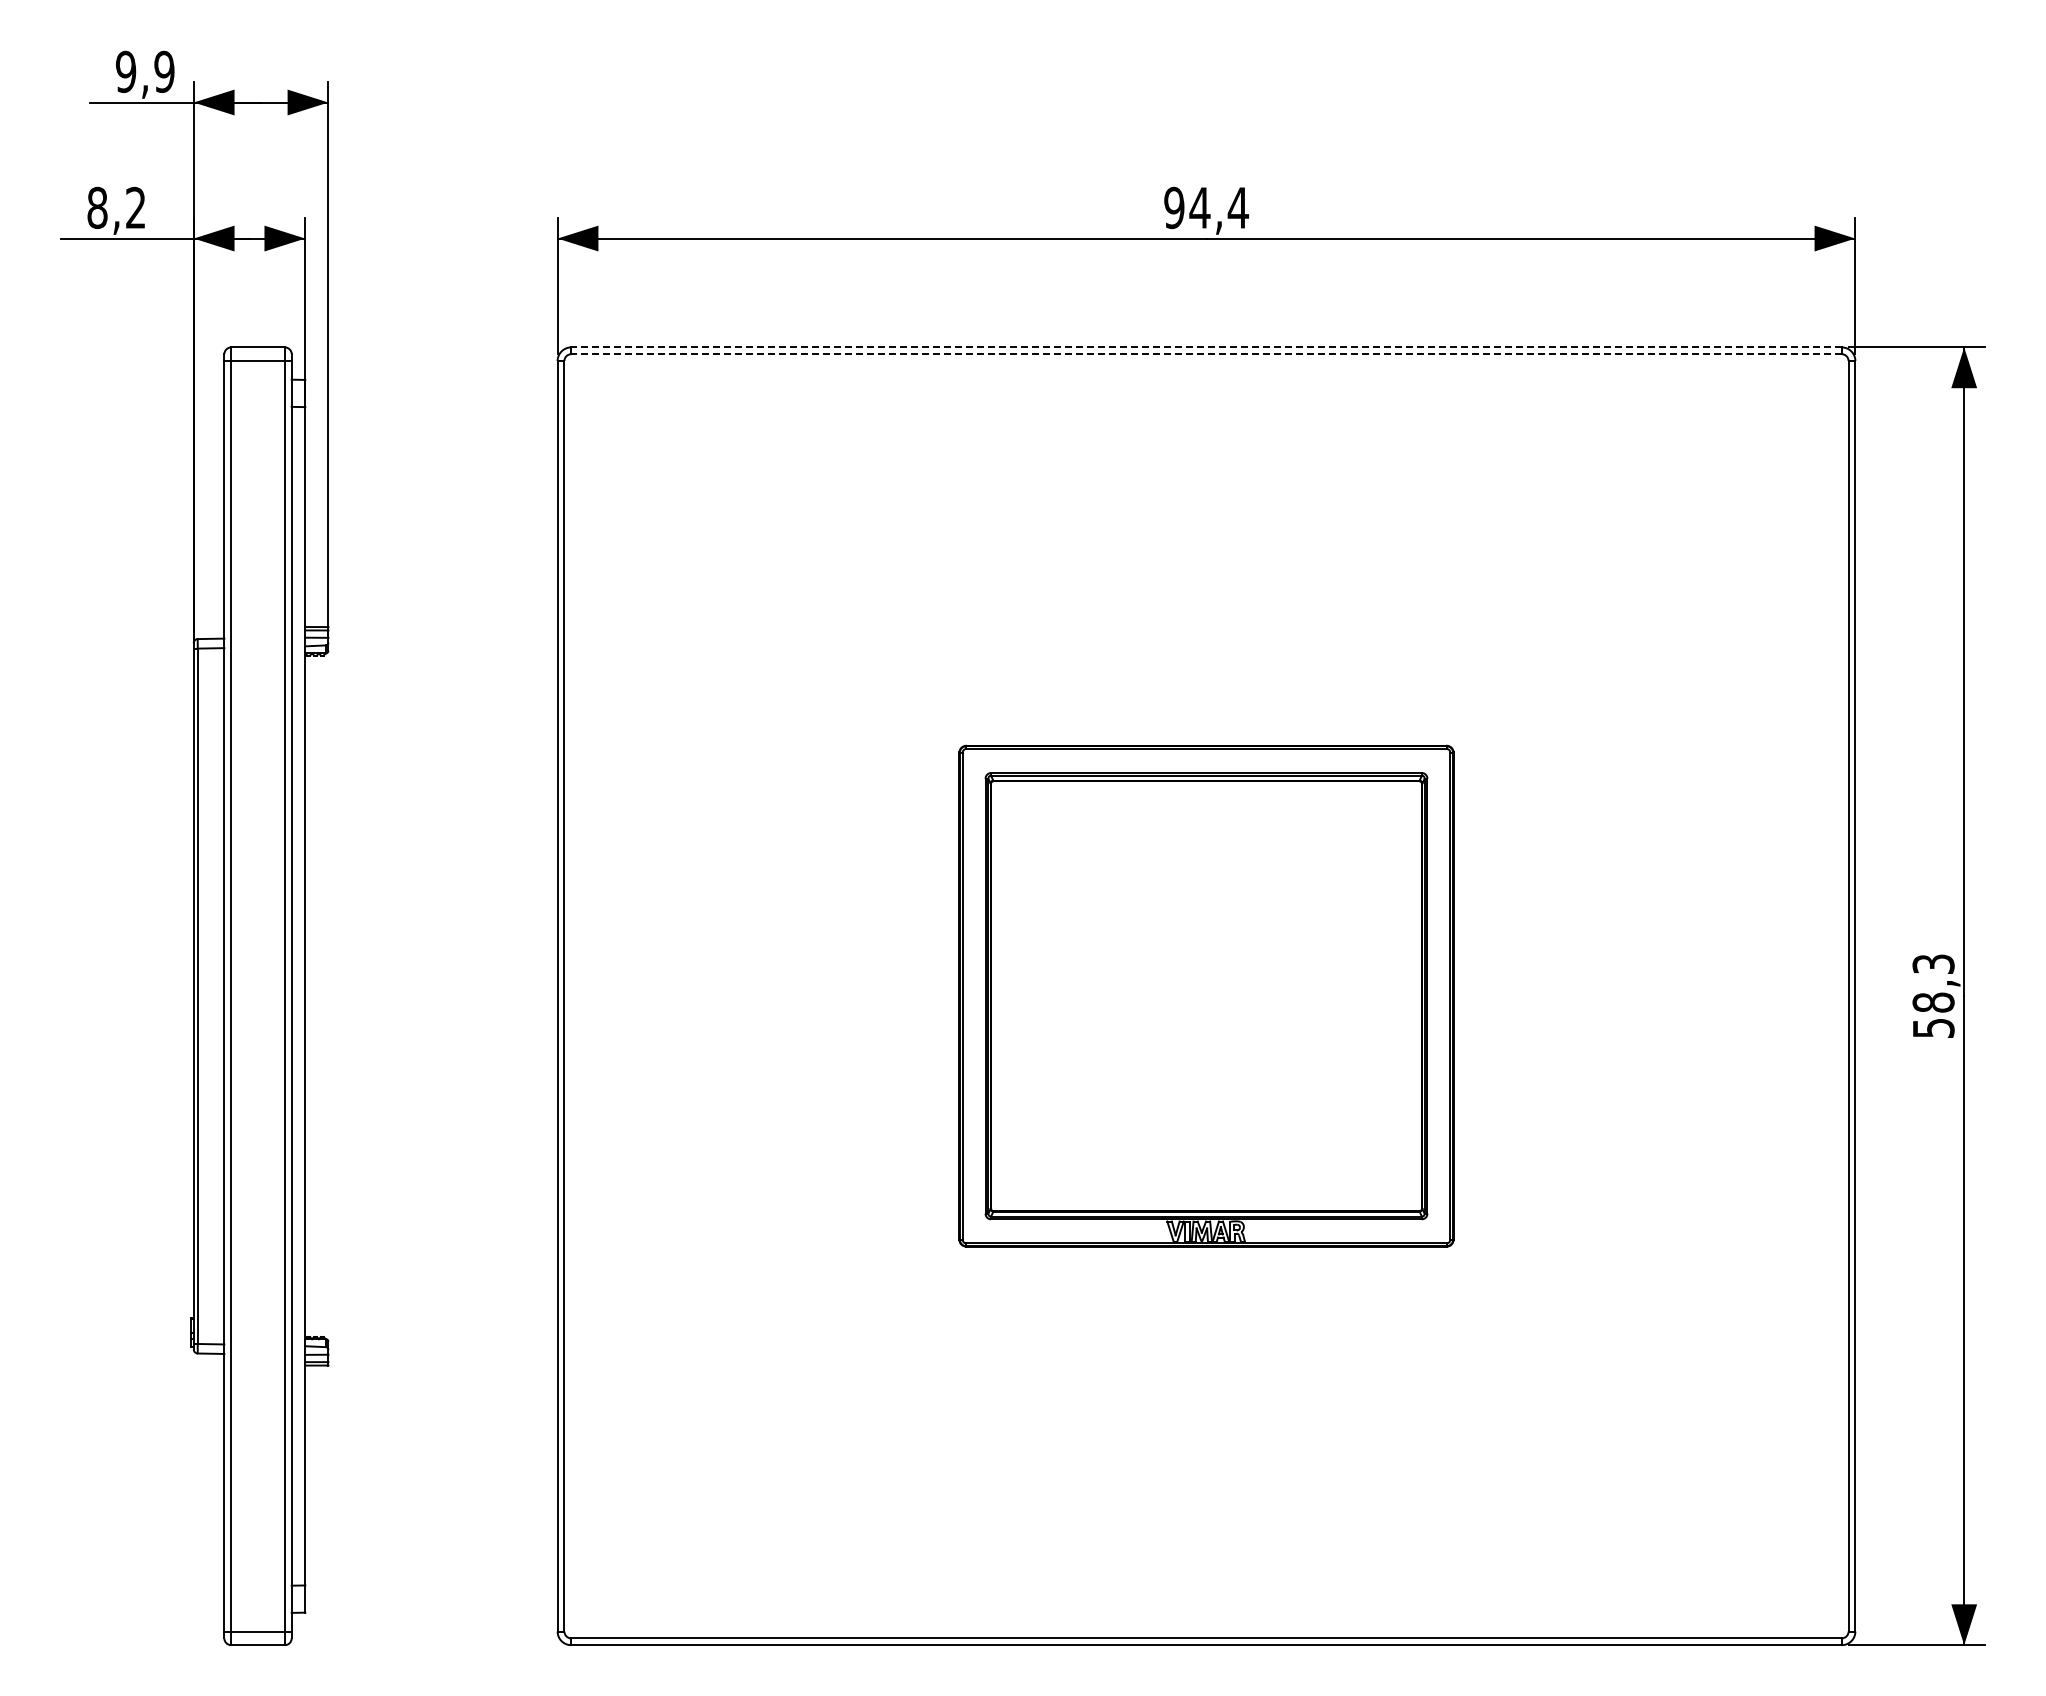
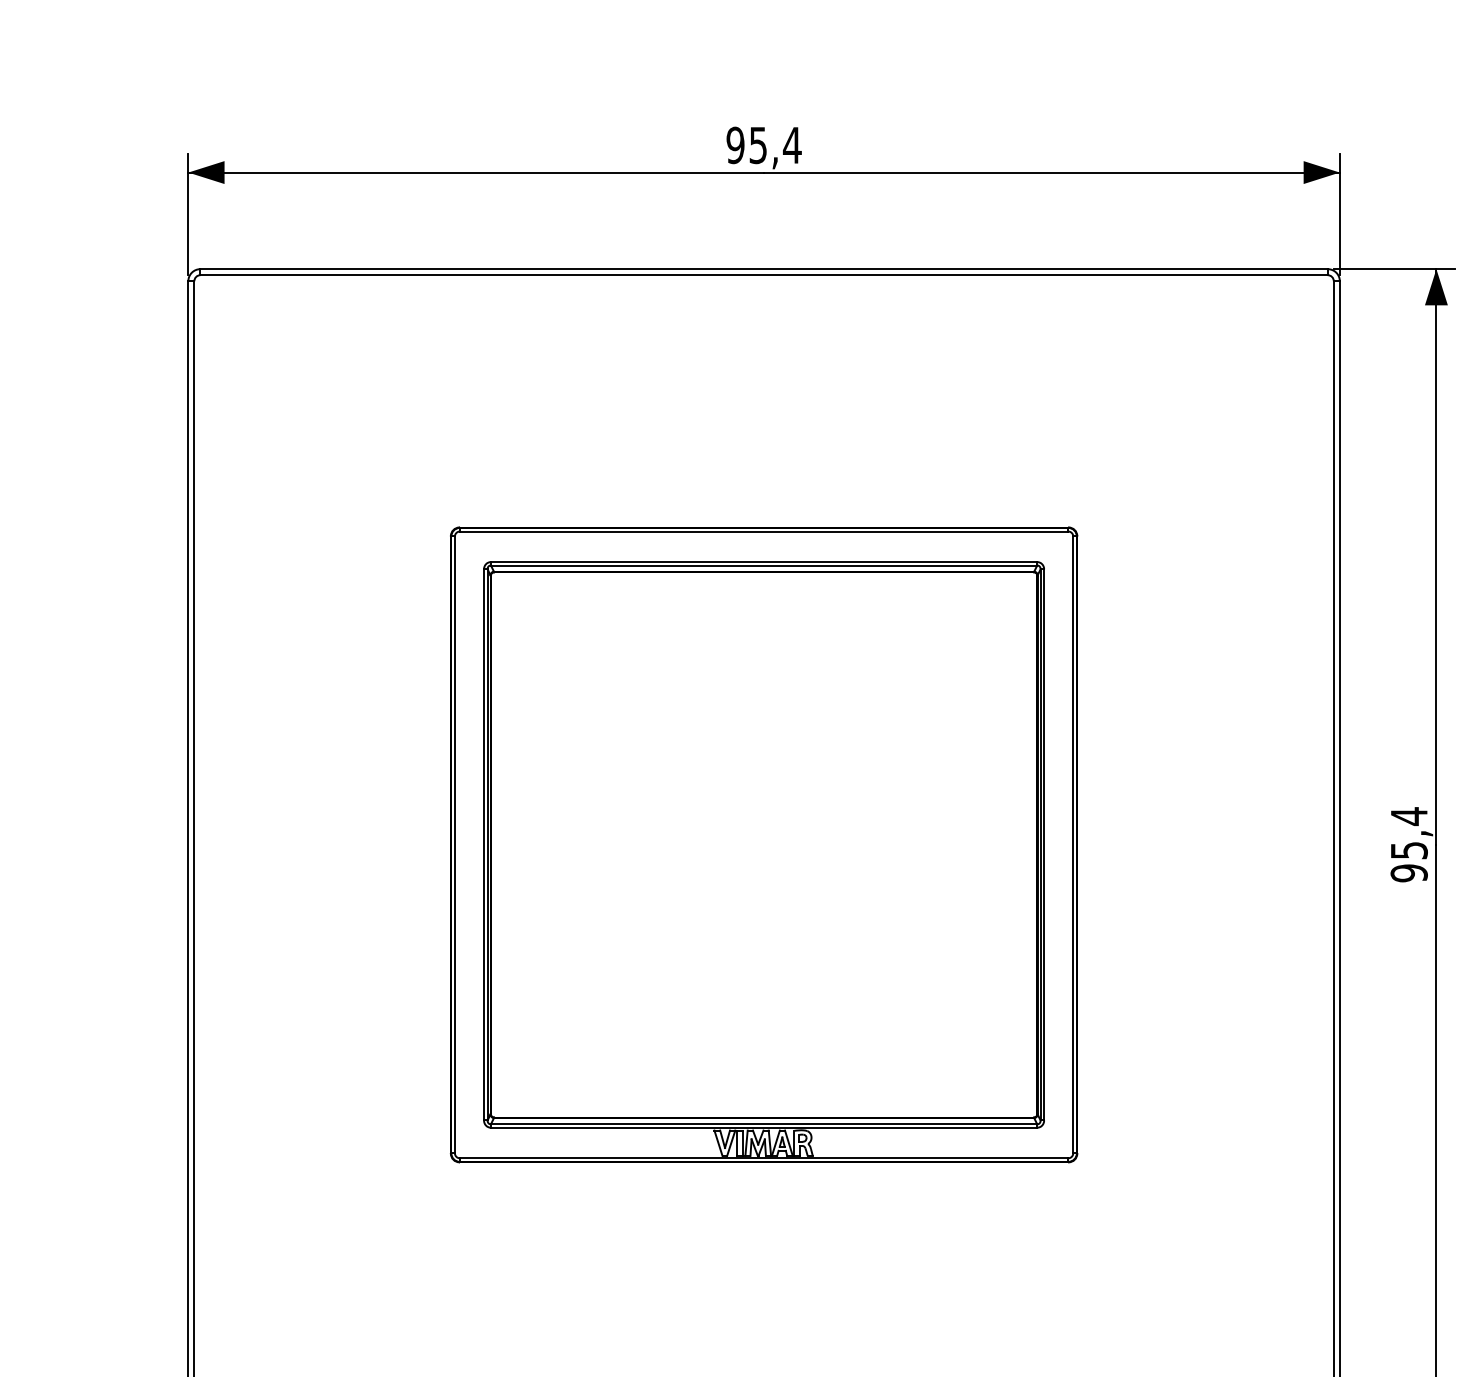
text: (1199, 208) -> (757, 145), 94,4 -> 95,4
line: (1206, 347) -> (764, 269), dashed -> solid
line: (1206, 354) -> (764, 275), dashed -> solid
part: (1206, 995) -> (764, 844), size x1.43
text: (1933, 995) -> (1409, 844), 58,3 -> 95,4

